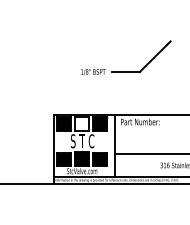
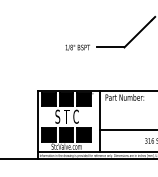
fill: (81, 123) -> (66, 99), added

